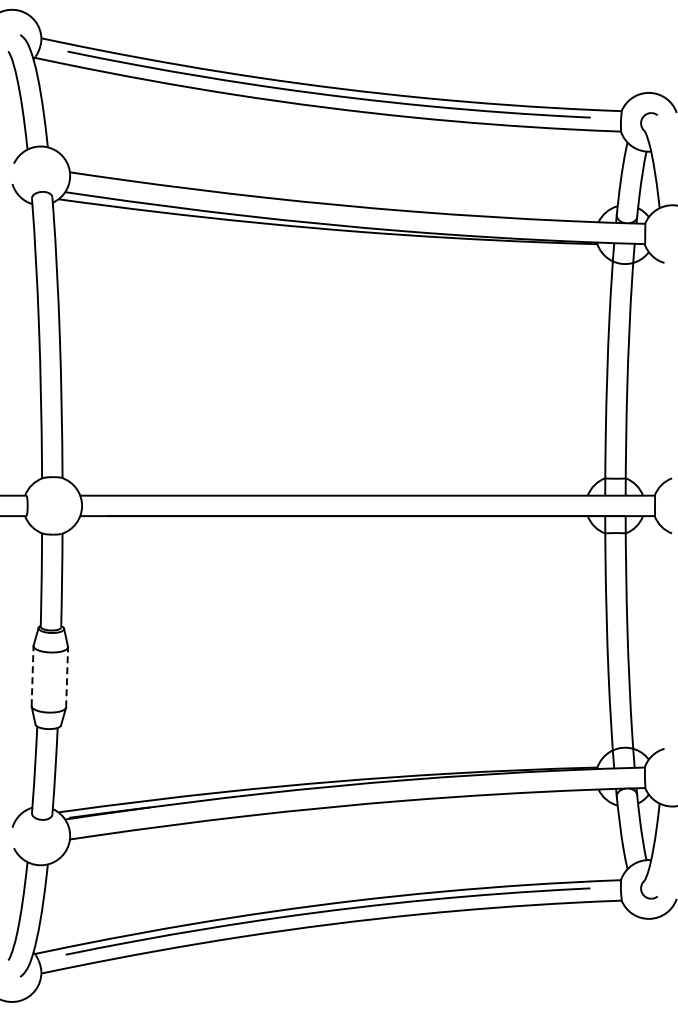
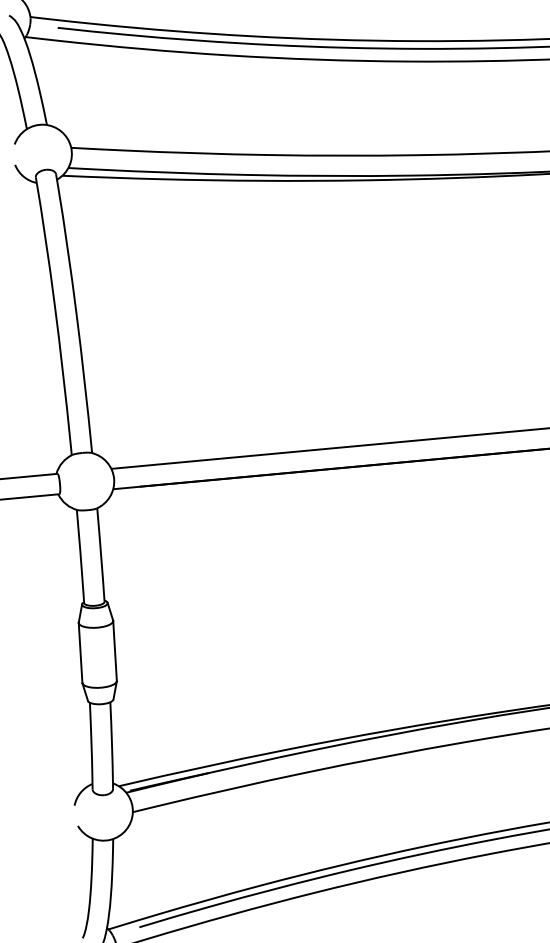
line: (32, 675) -> (80, 652), dashed -> solid
line: (67, 676) -> (115, 650), dashed -> solid

